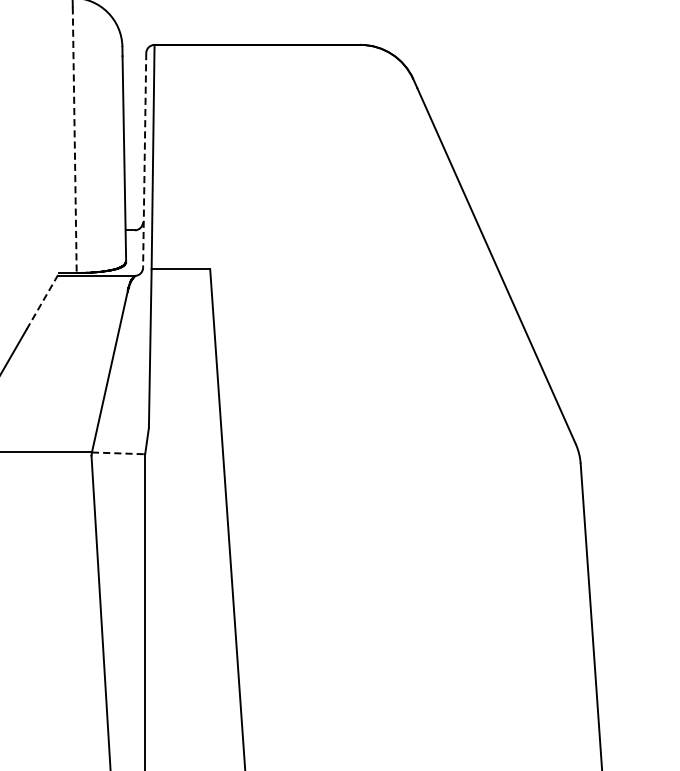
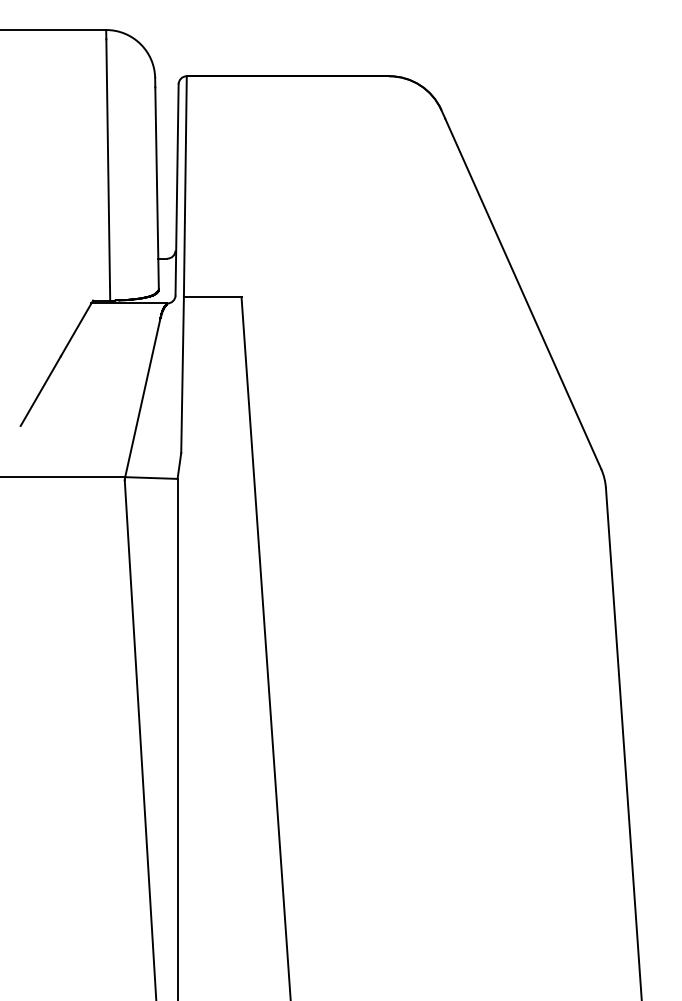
line: (74, 139) -> (108, 169), dashed -> solid
line: (145, 160) -> (177, 189), dashed -> solid
line: (43, 300) -> (77, 327), dashed -> solid
line: (118, 453) -> (151, 478), dashed -> solid

